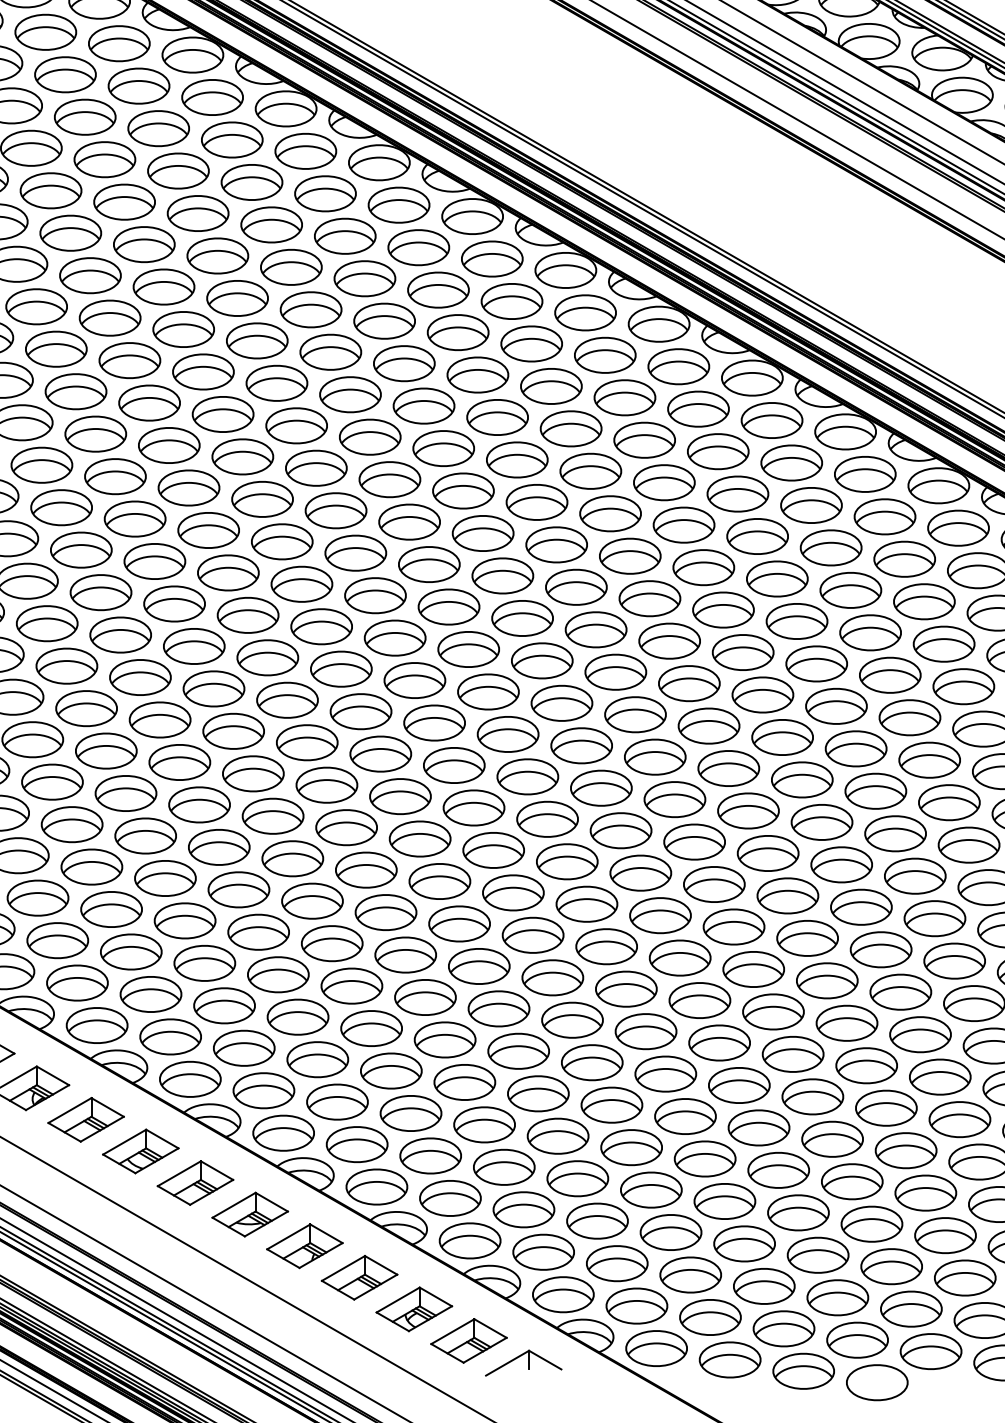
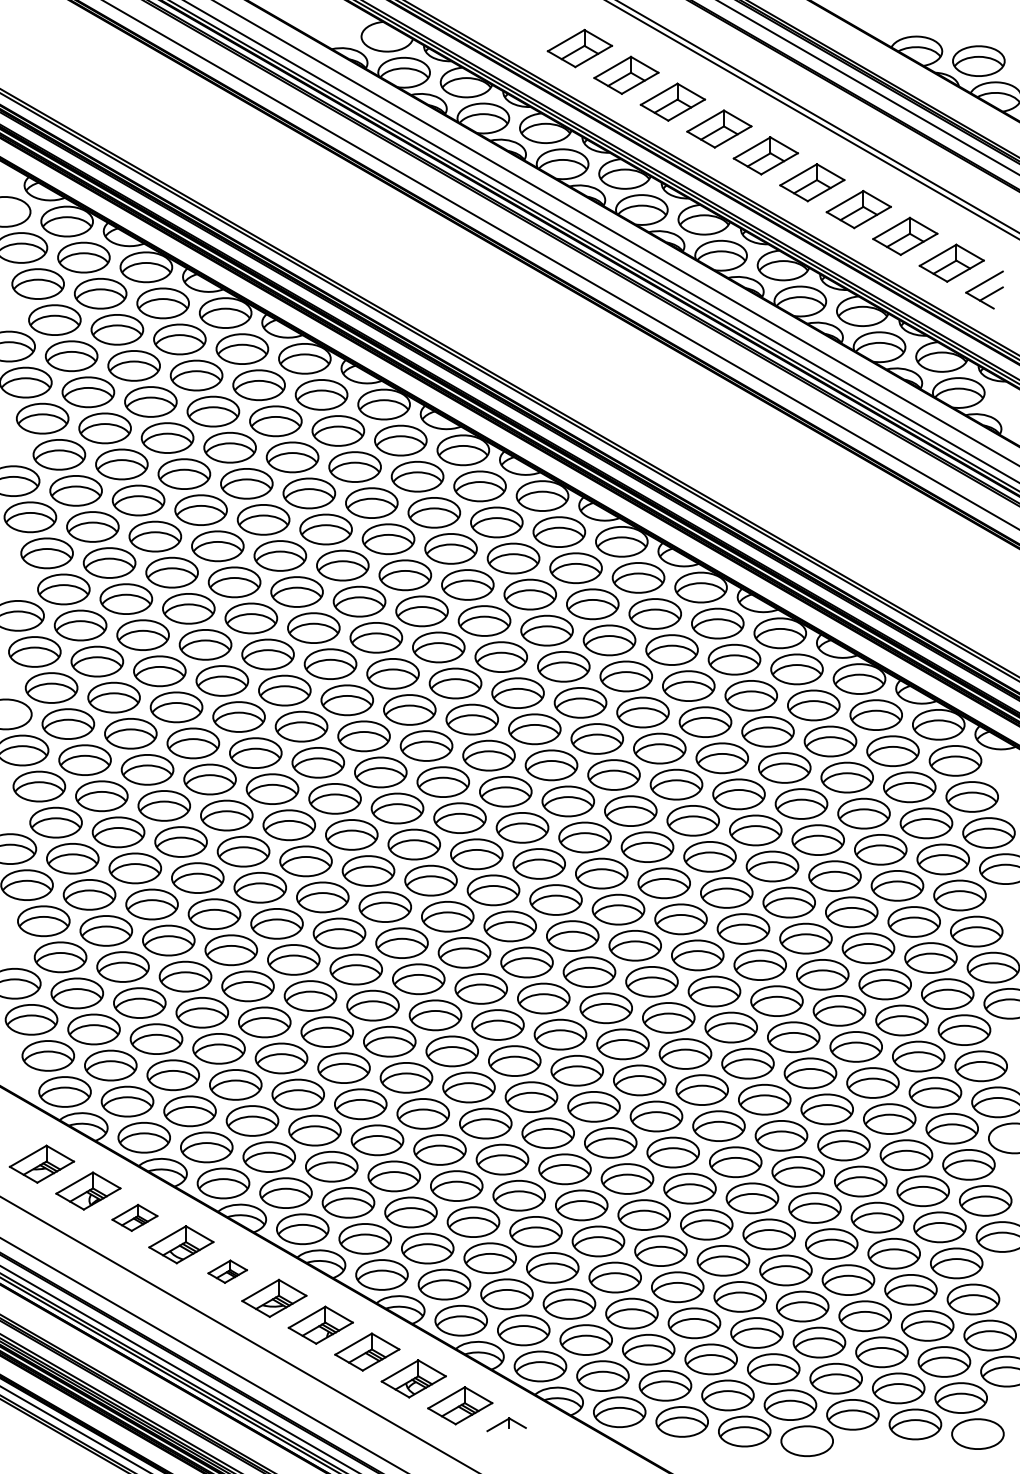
part: (85, 1119) -> (134, 1217), size x0.7
part: (195, 1182) -> (227, 1271), size x0.6
part: (523, 1363) -> (506, 1424), size x0.6

